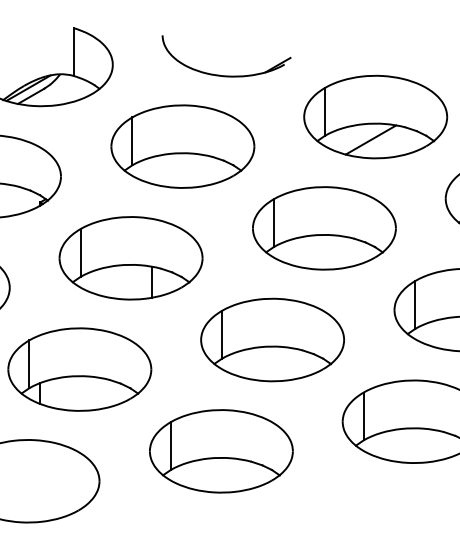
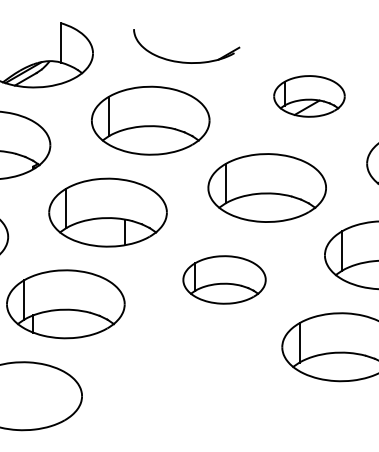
part: (375, 117) -> (309, 96), size x0.6
part: (272, 339) -> (224, 279), size x0.7
part: (221, 451) -> (182, 371), removed

